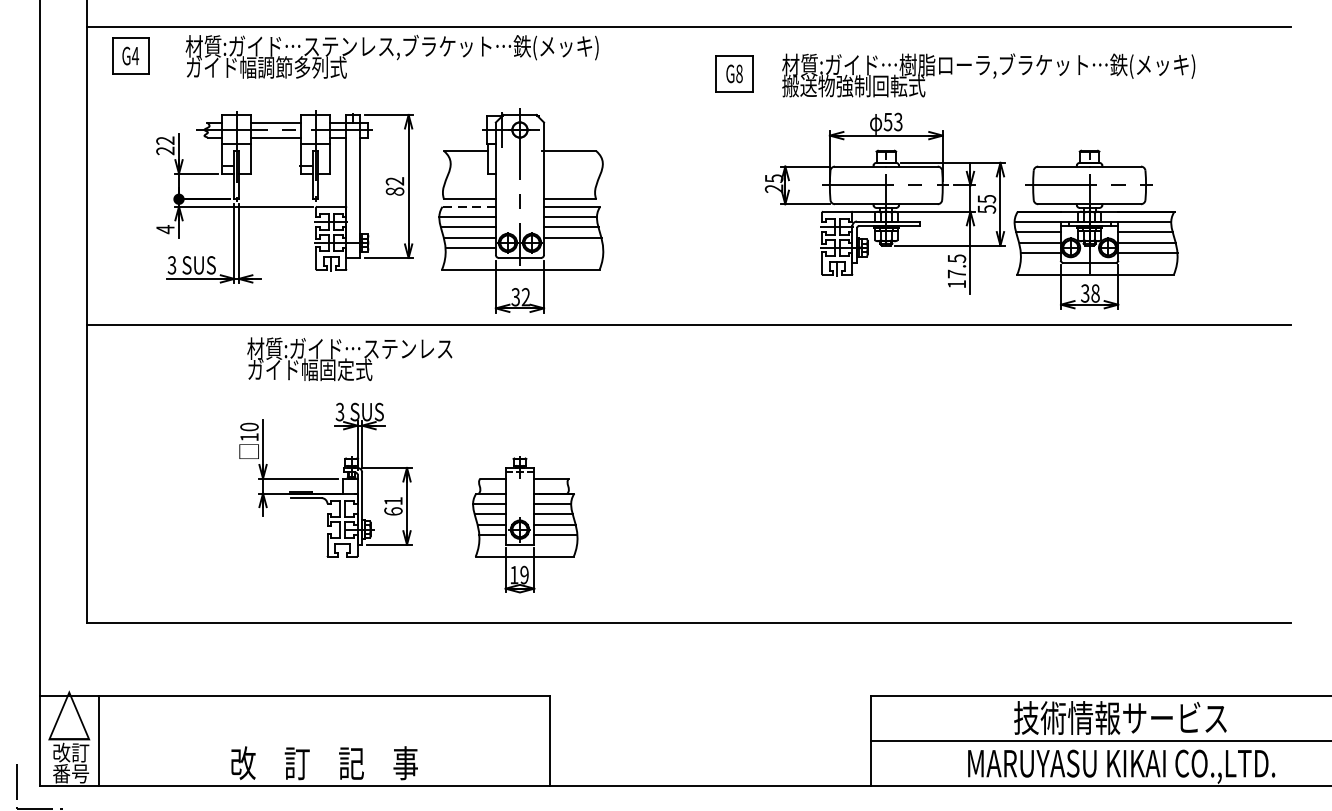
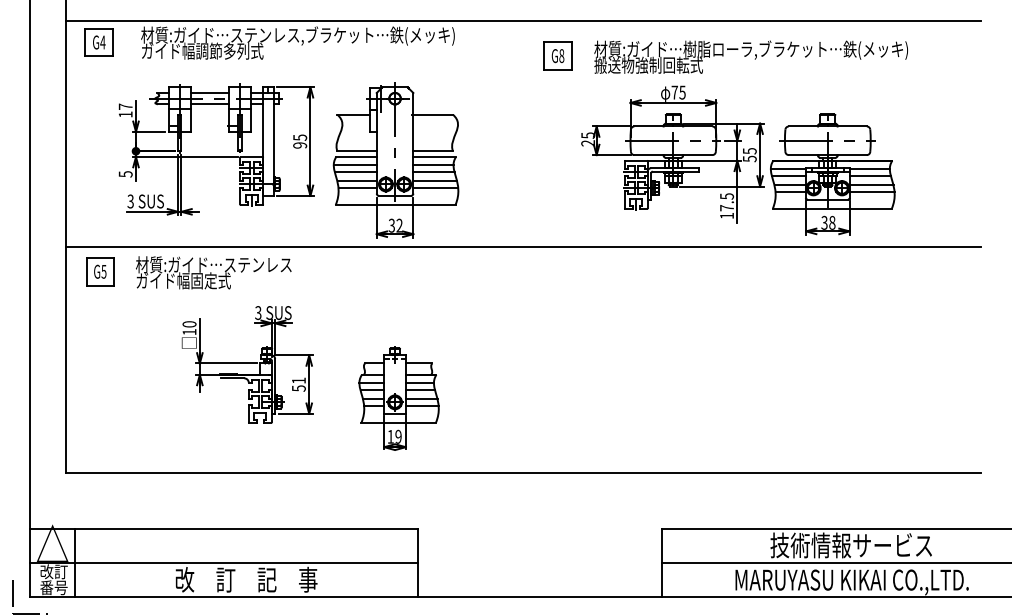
text: (893, 121) -> (678, 92), 53 -> 75
text: (165, 145) -> (125, 110), 22 -> 17
text: (395, 186) -> (300, 141), 82 -> 95
line: (469, 207) -> (356, 157), dashed -> solid
text: (165, 228) -> (125, 173), 4 -> 5
line: (573, 248) -> (435, 188), added
part: (132, 357) -> (100, 271), added
text: (349, 358) -> (213, 272), moved
text: (392, 511) -> (298, 388), 61 -> 51
line: (294, 740) -> (223, 562), added

